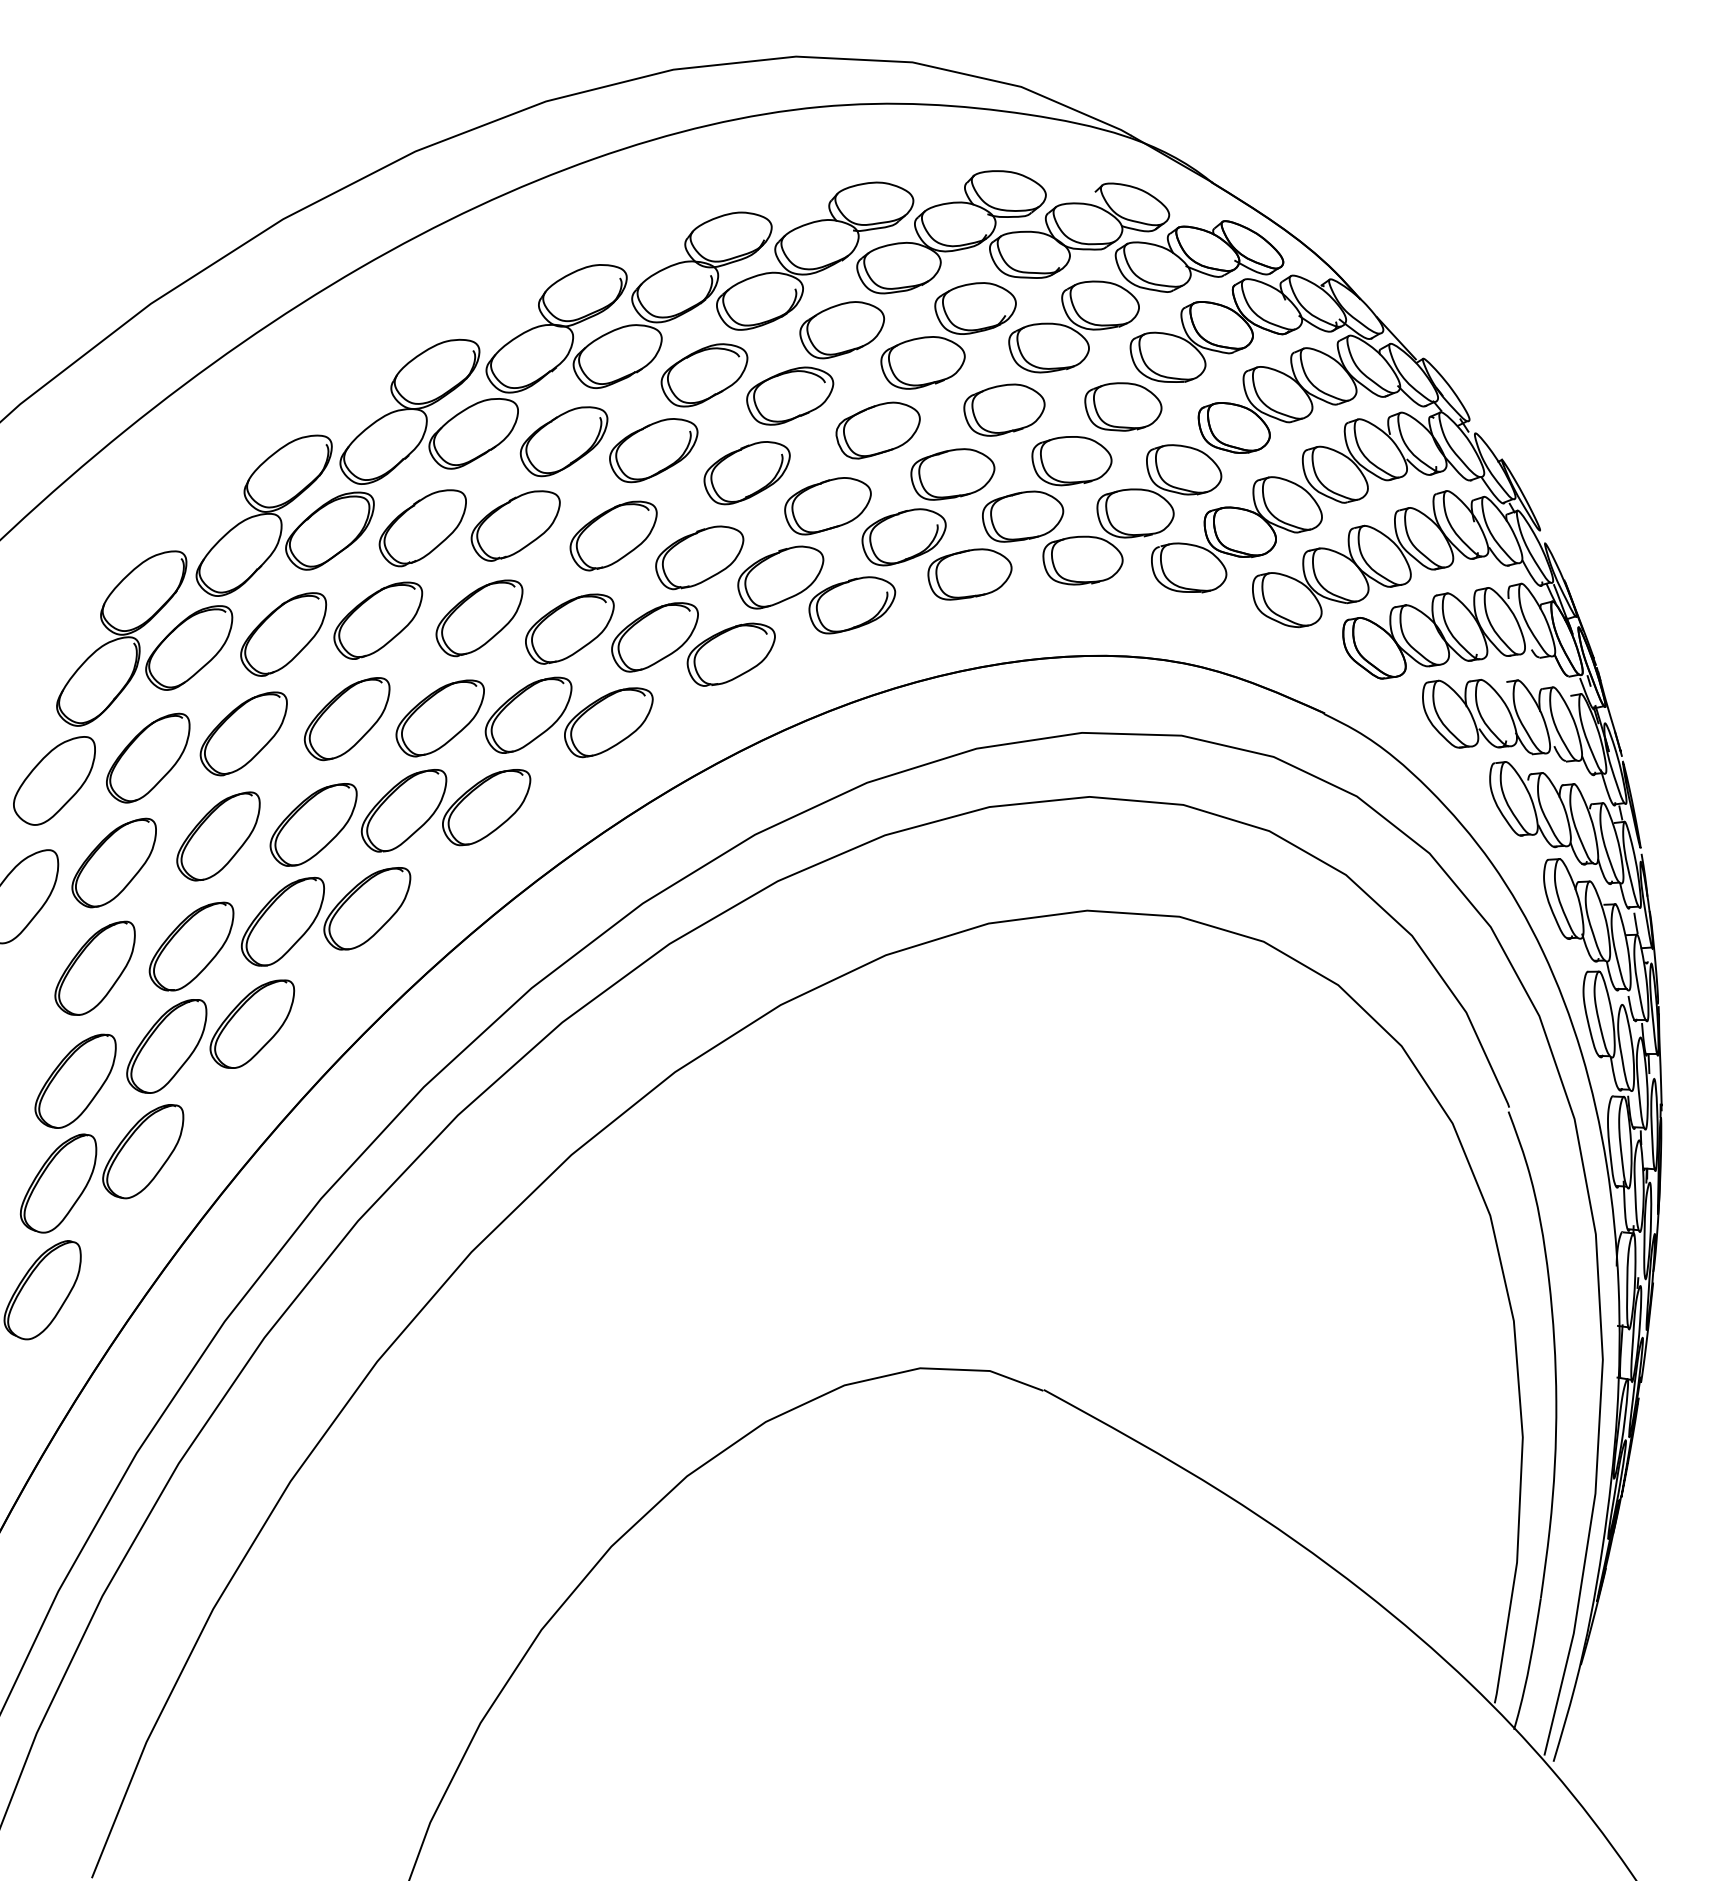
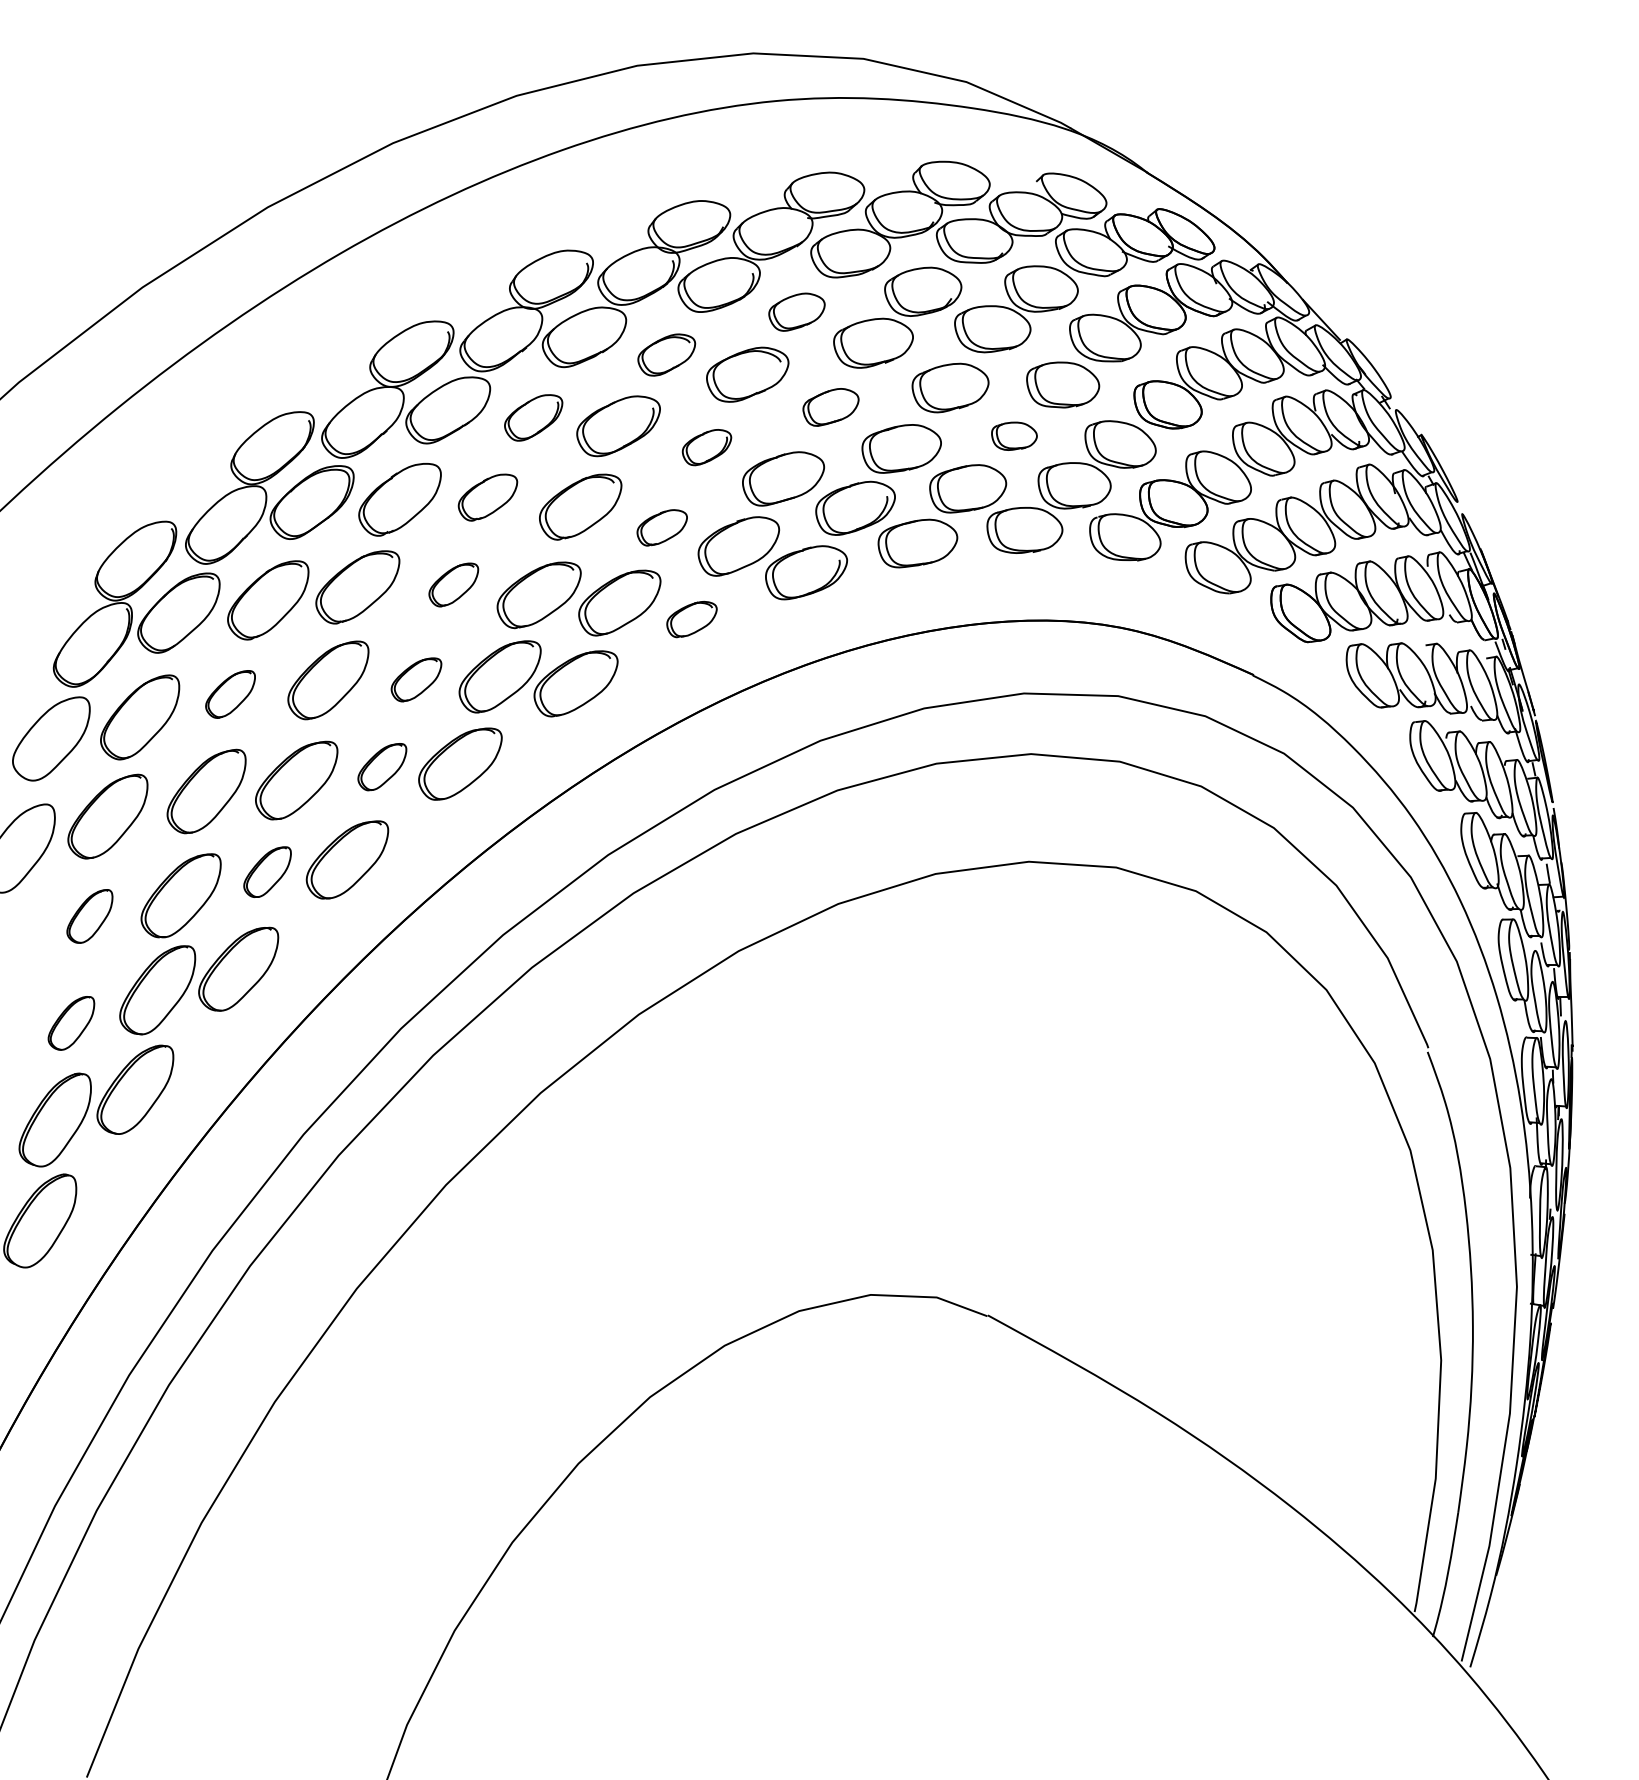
part: (841, 329) -> (796, 311), size x0.7
part: (704, 374) -> (666, 354), size x0.7
part: (877, 430) -> (830, 407), size x0.7
part: (563, 441) -> (533, 417), size x0.7
part: (1072, 461) -> (1014, 436), size x0.6
part: (746, 472) -> (706, 447), size x0.6
part: (515, 525) -> (487, 497), size x0.7
part: (700, 557) -> (662, 527), size x0.6
part: (479, 617) -> (453, 584), size x0.6
part: (730, 654) -> (691, 619), size x0.6
part: (440, 718) -> (416, 679), size x0.6
part: (243, 733) -> (230, 694), size x0.6
part: (404, 810) -> (382, 766), size x0.6
part: (282, 920) -> (267, 871), size x0.6
part: (94, 968) -> (89, 916), size x0.6
part: (75, 1081) -> (71, 1023), size x0.6

